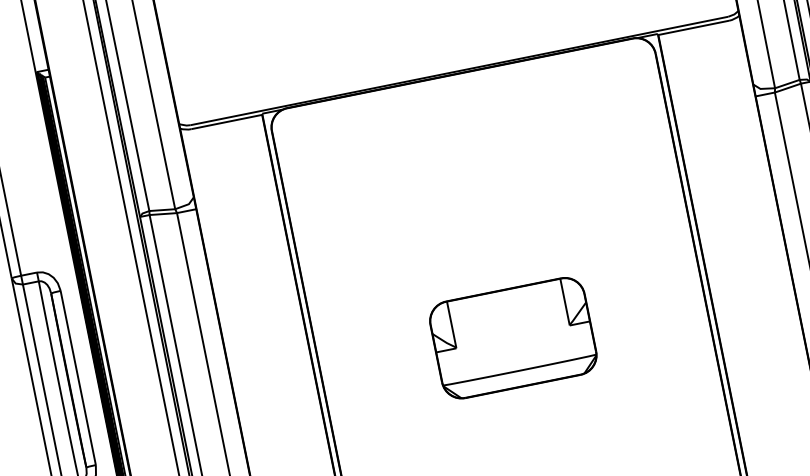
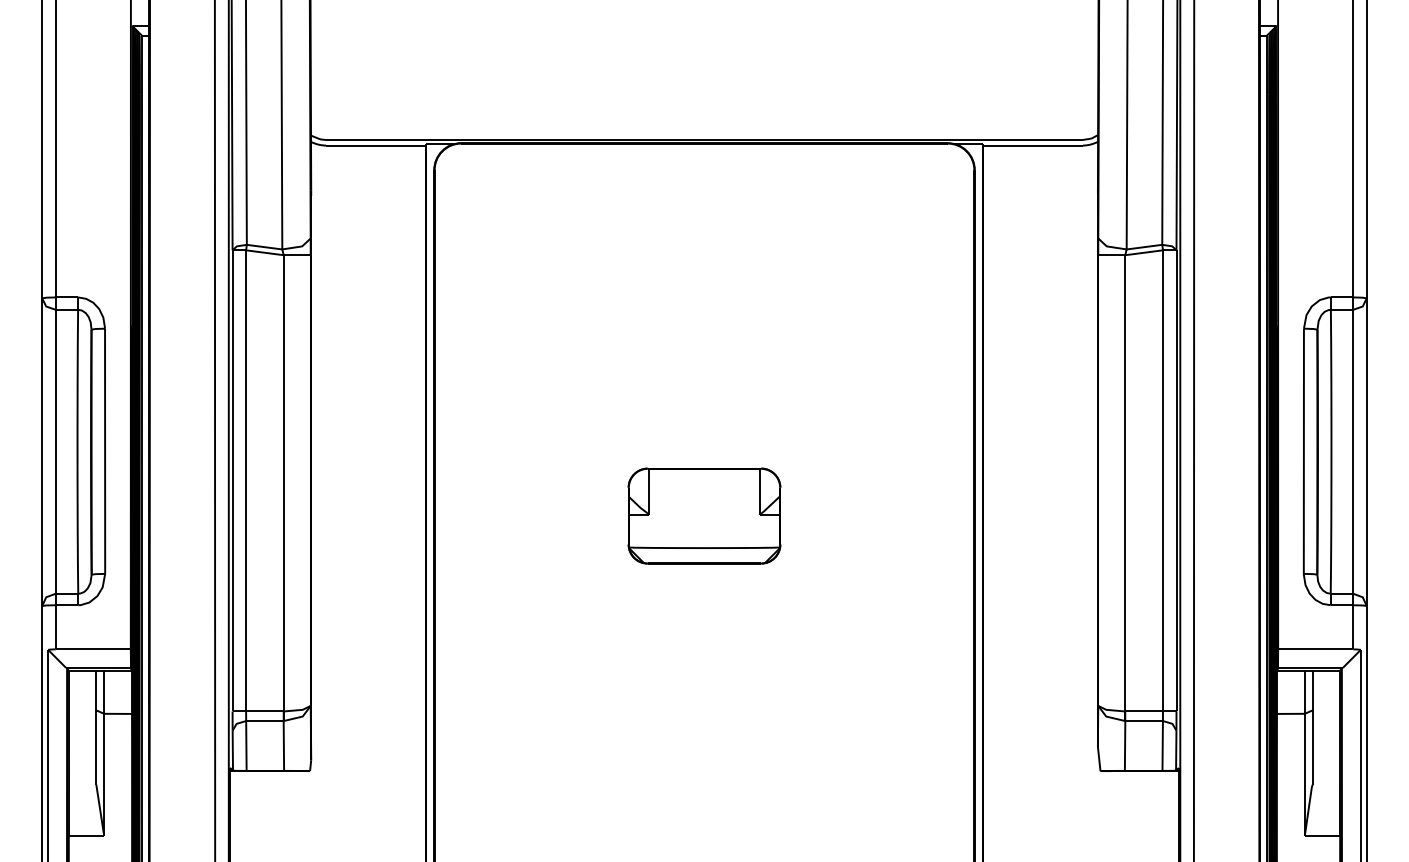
part: (513, 337) -> (704, 515), size x0.7

